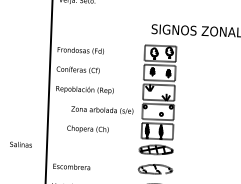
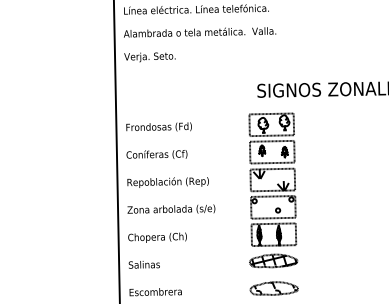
text: (102, 109) -> (171, 208), moved
text: (87, 129) -> (157, 237), moved
text: (20, 144) -> (143, 264), moved

